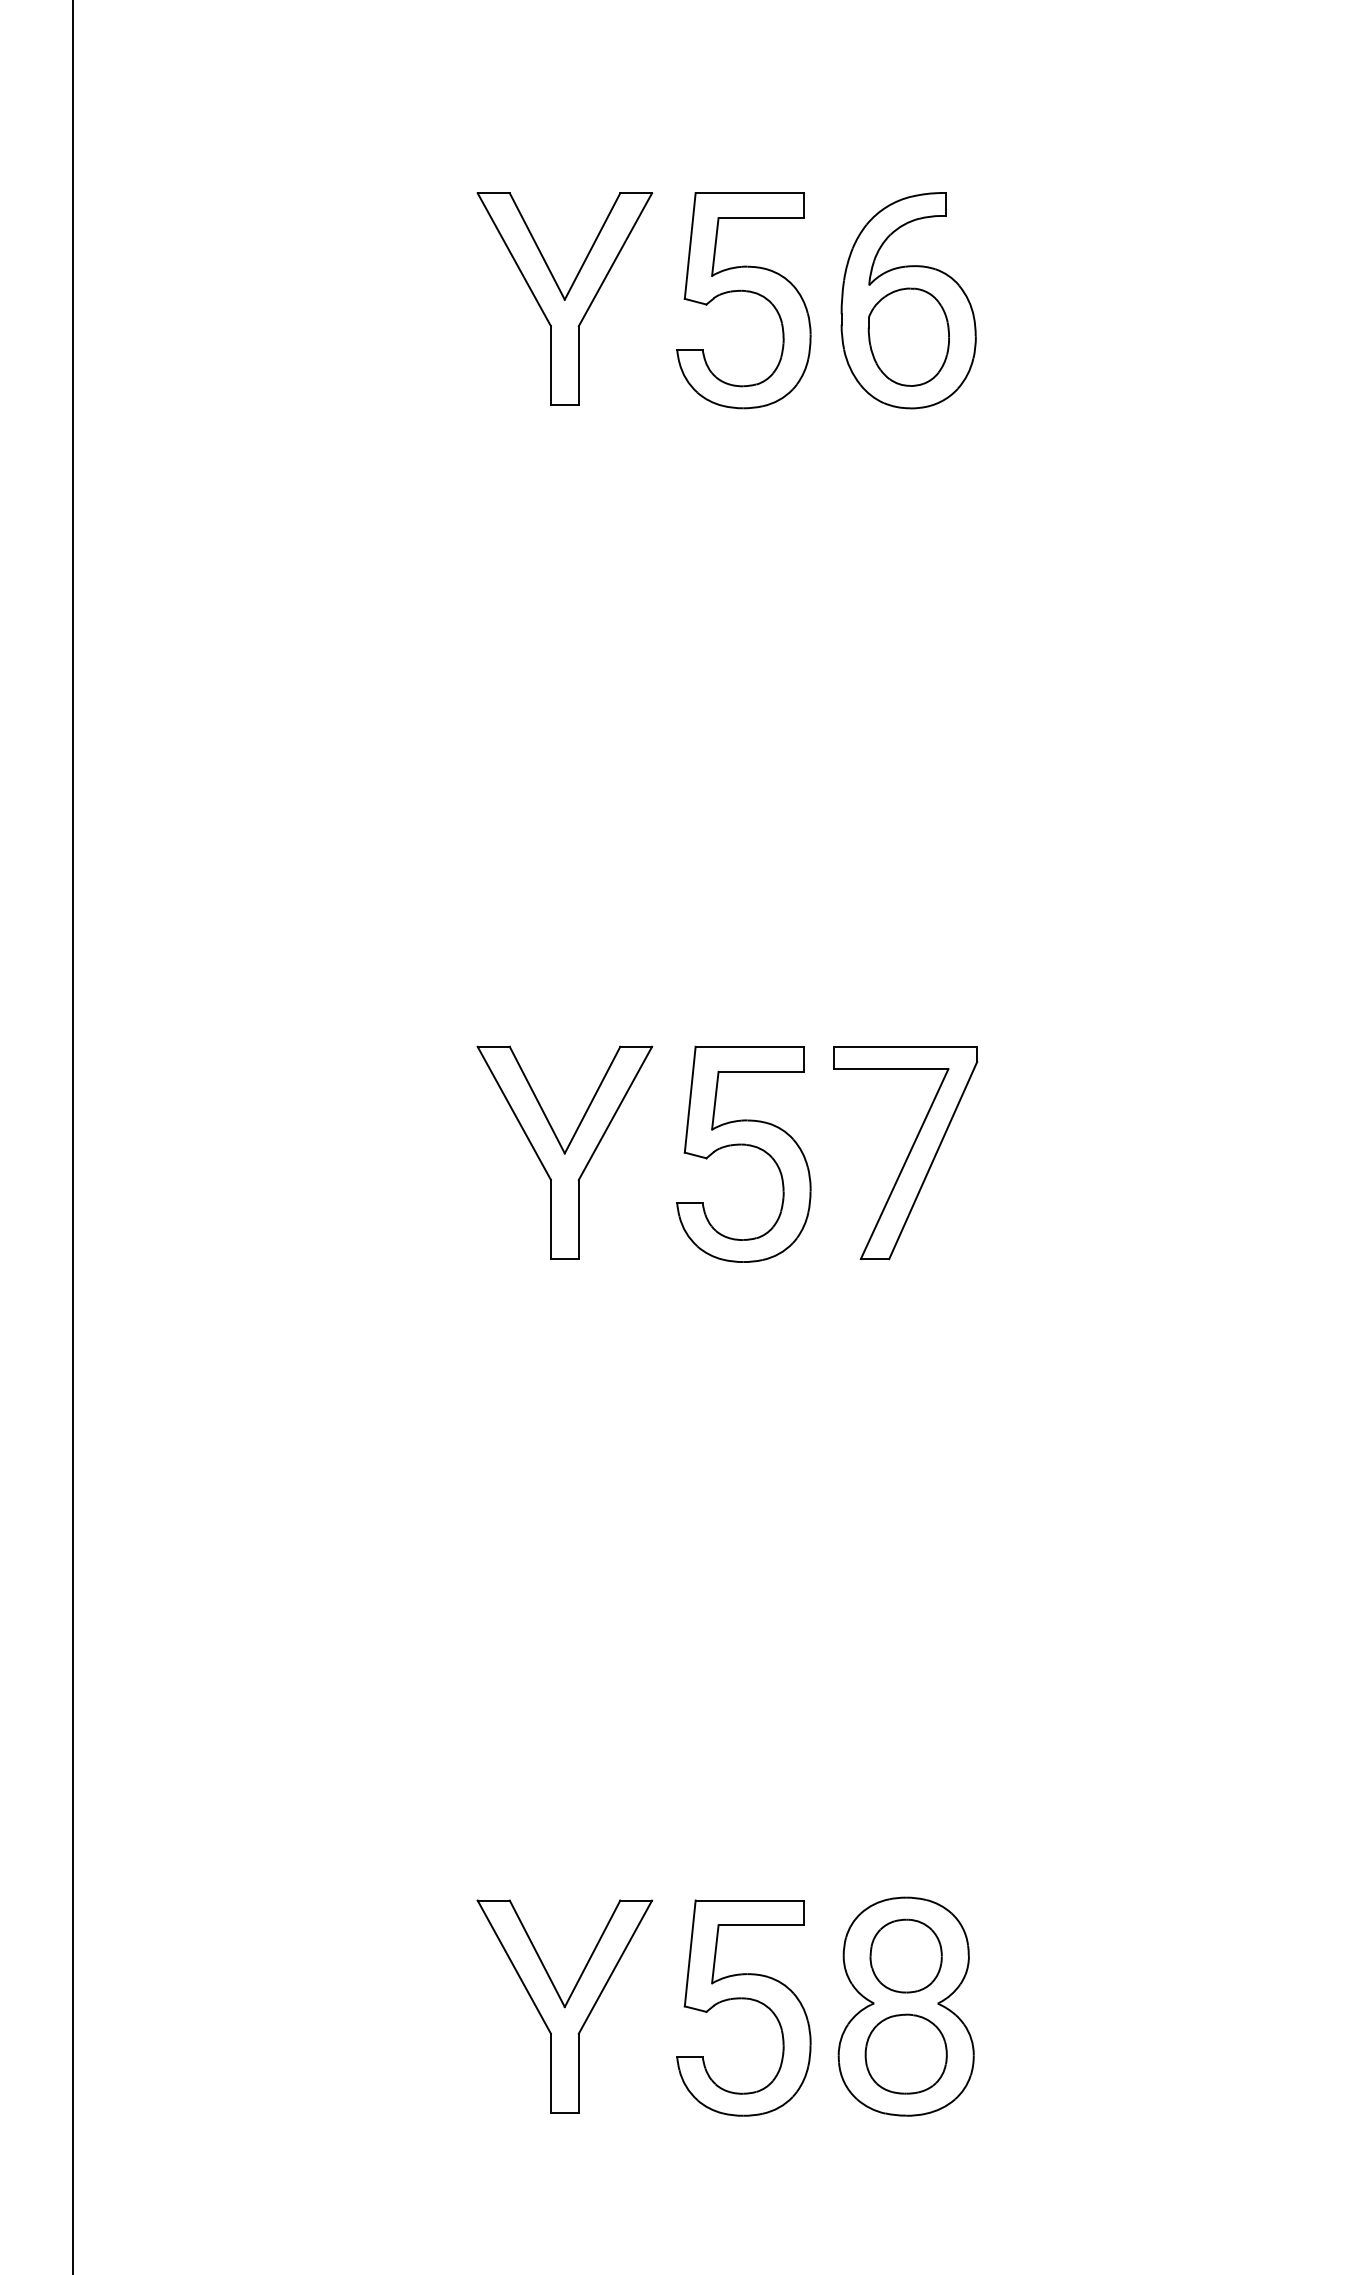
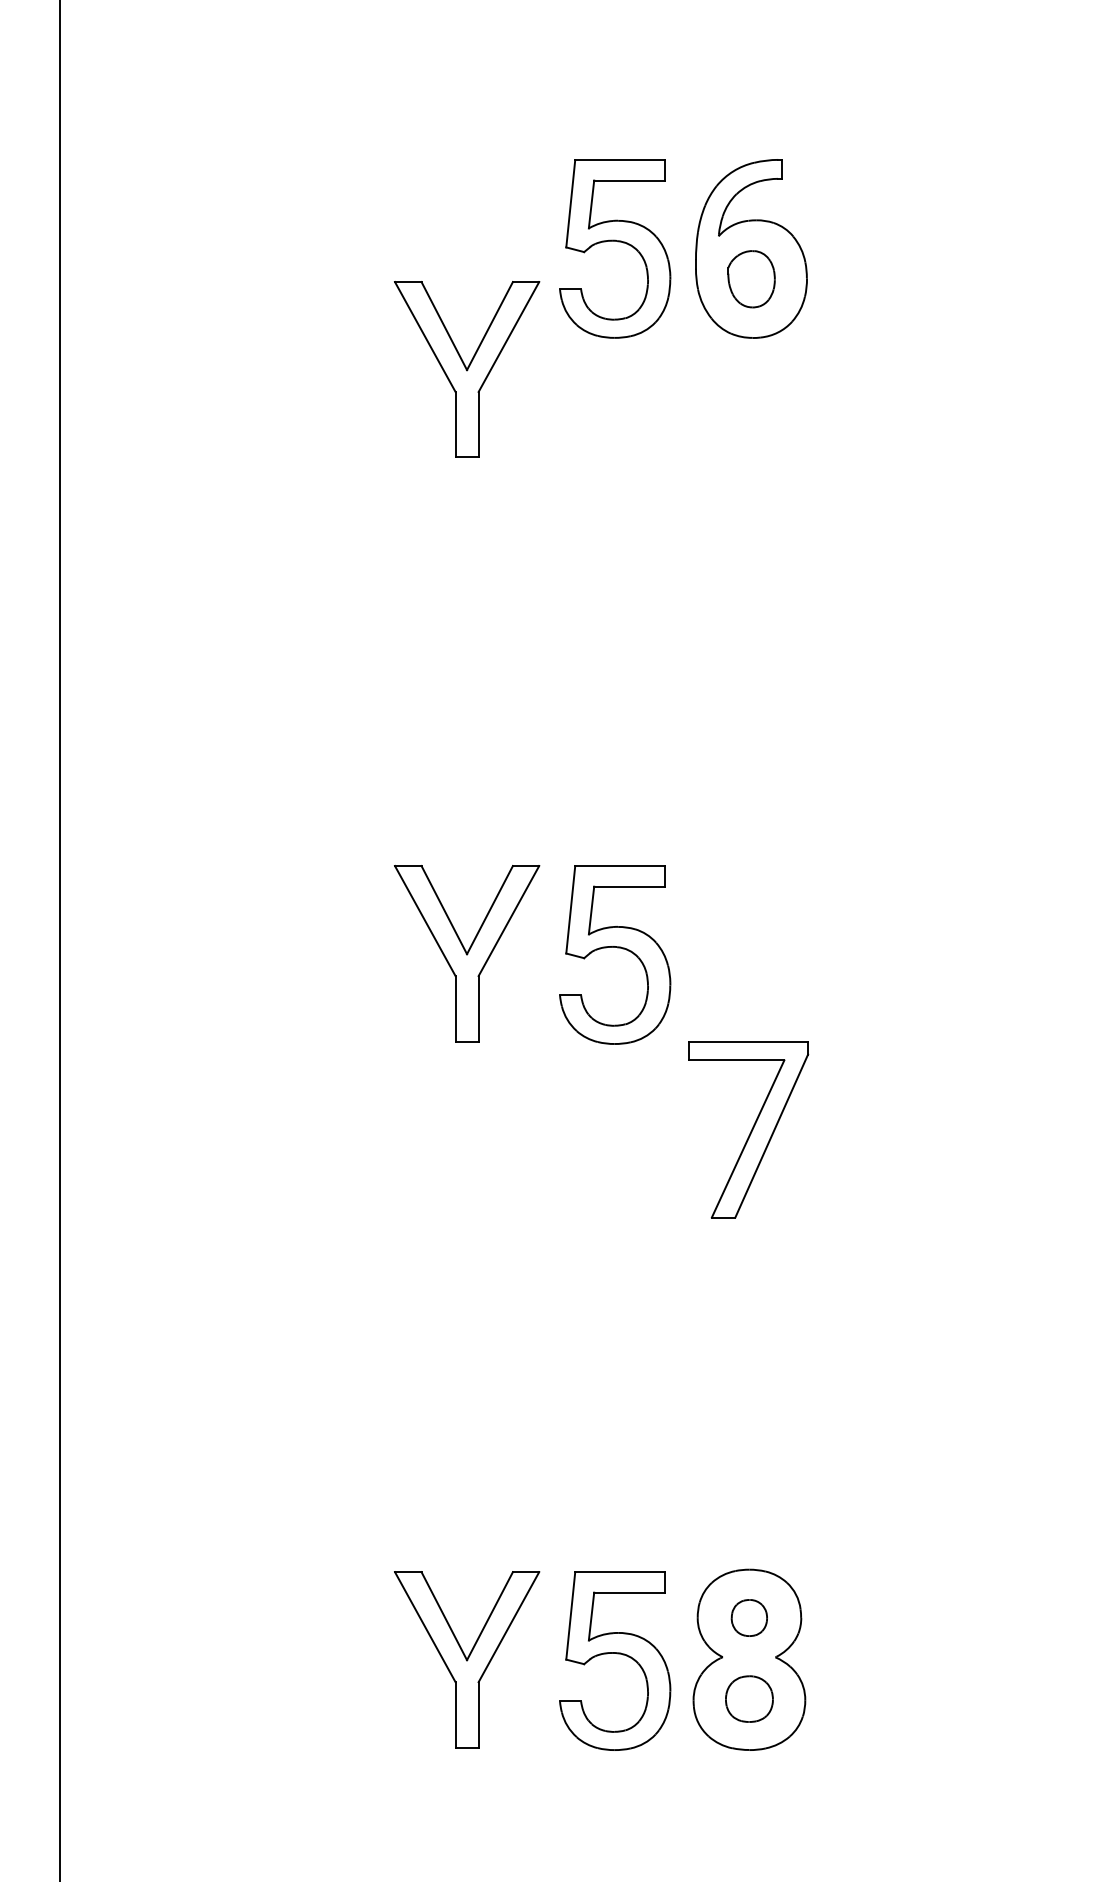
part: (565, 298) -> (467, 369), moved
part: (908, 337) -> (751, 279), size x0.7
part: (905, 1152) -> (748, 1129), moved
part: (906, 1955) -> (749, 1617), size x0.6
part: (906, 2053) -> (749, 1698), size x0.7

